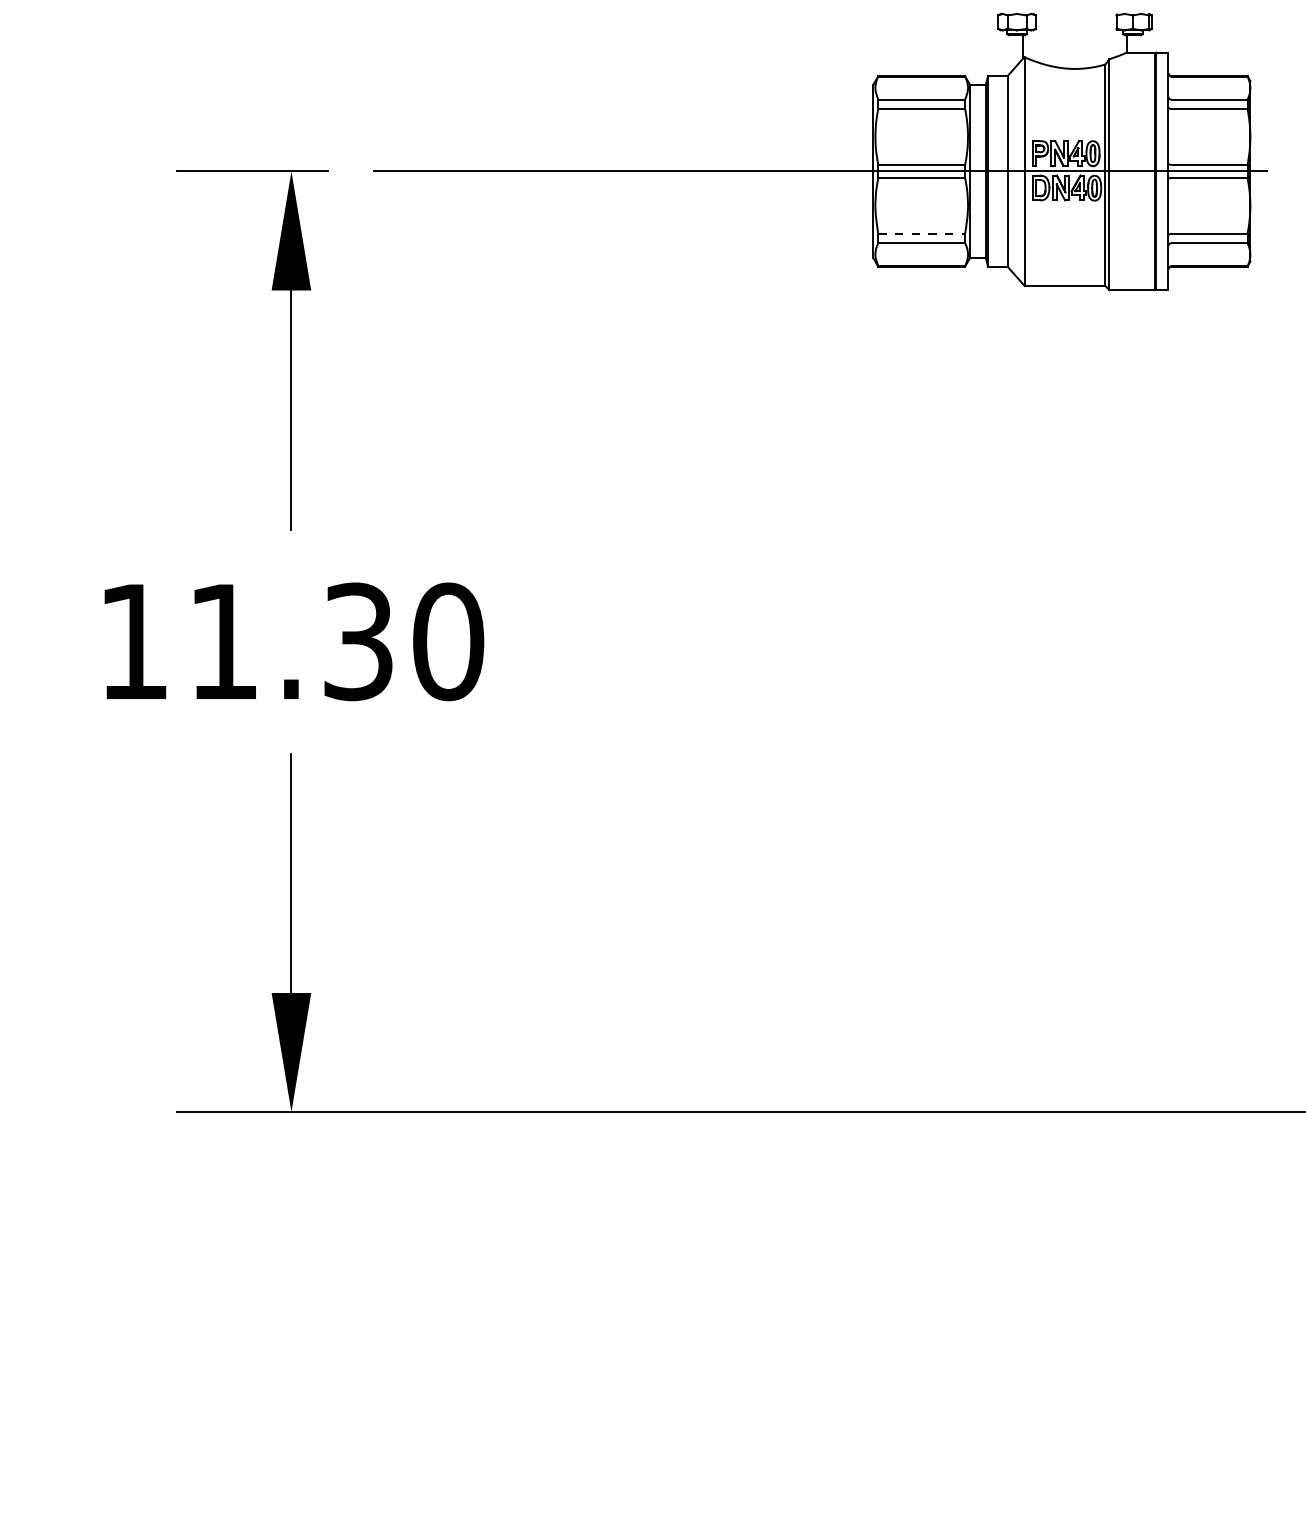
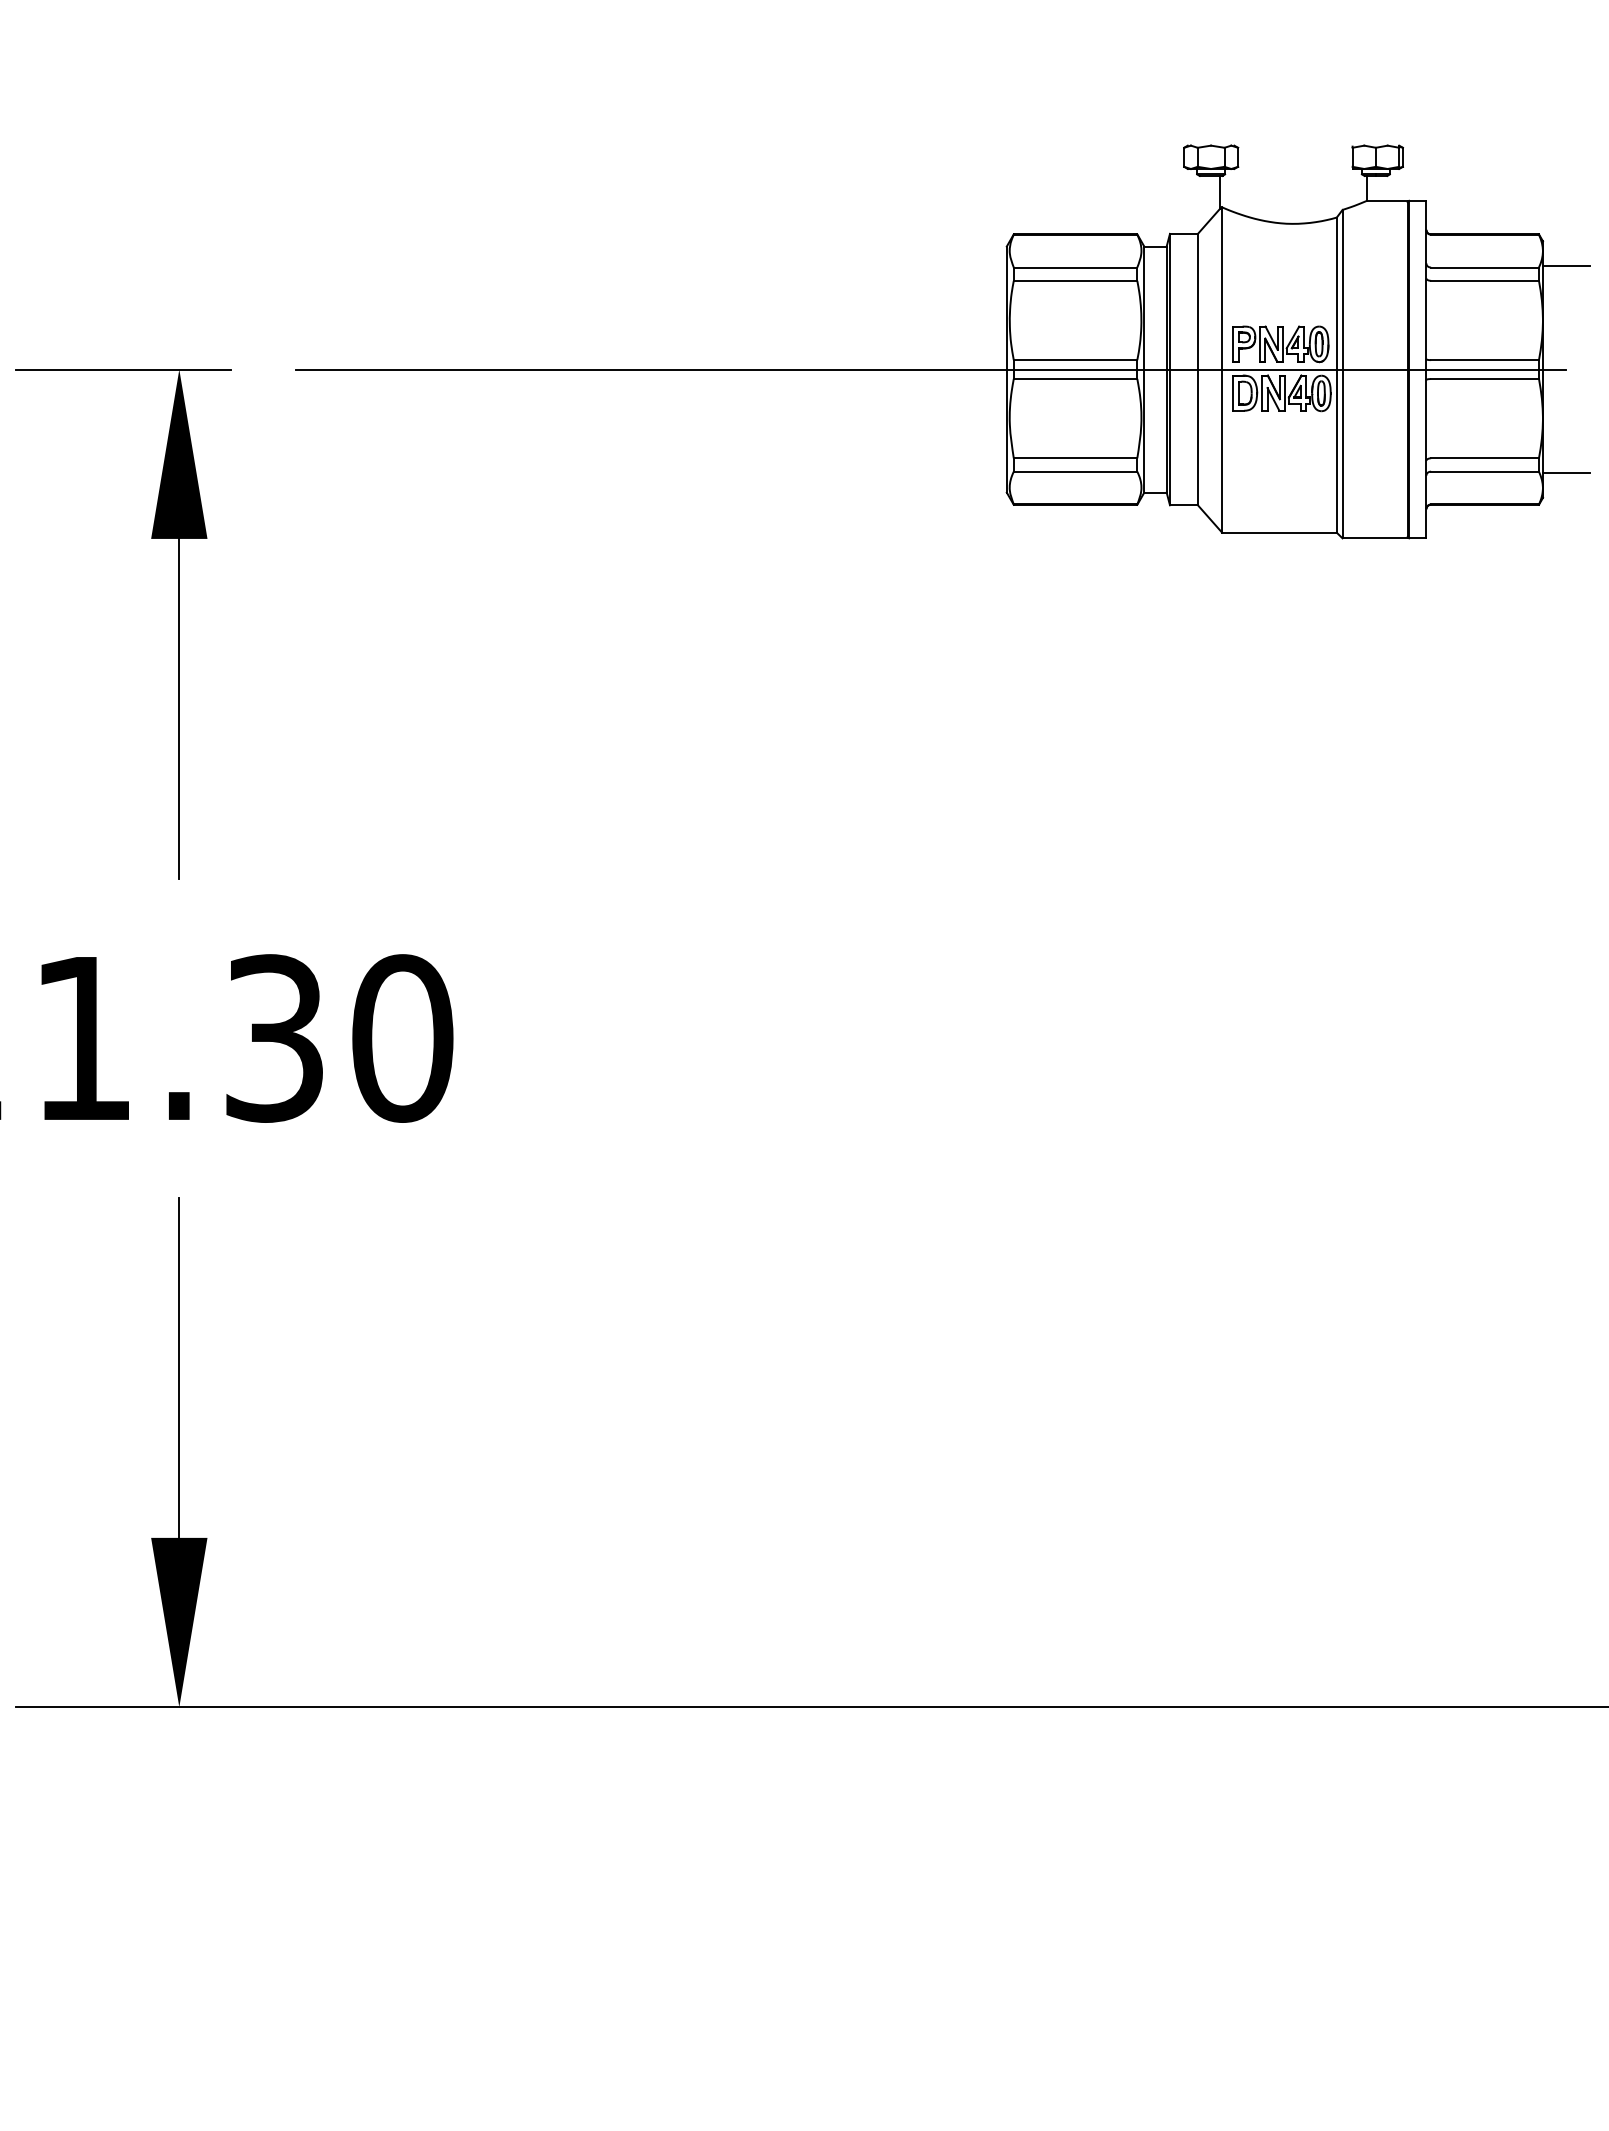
line: (1266, 98) -> (1565, 265), added
line: (922, 233) -> (1076, 457), dashed -> solid
line: (1266, 244) -> (1565, 473), added

